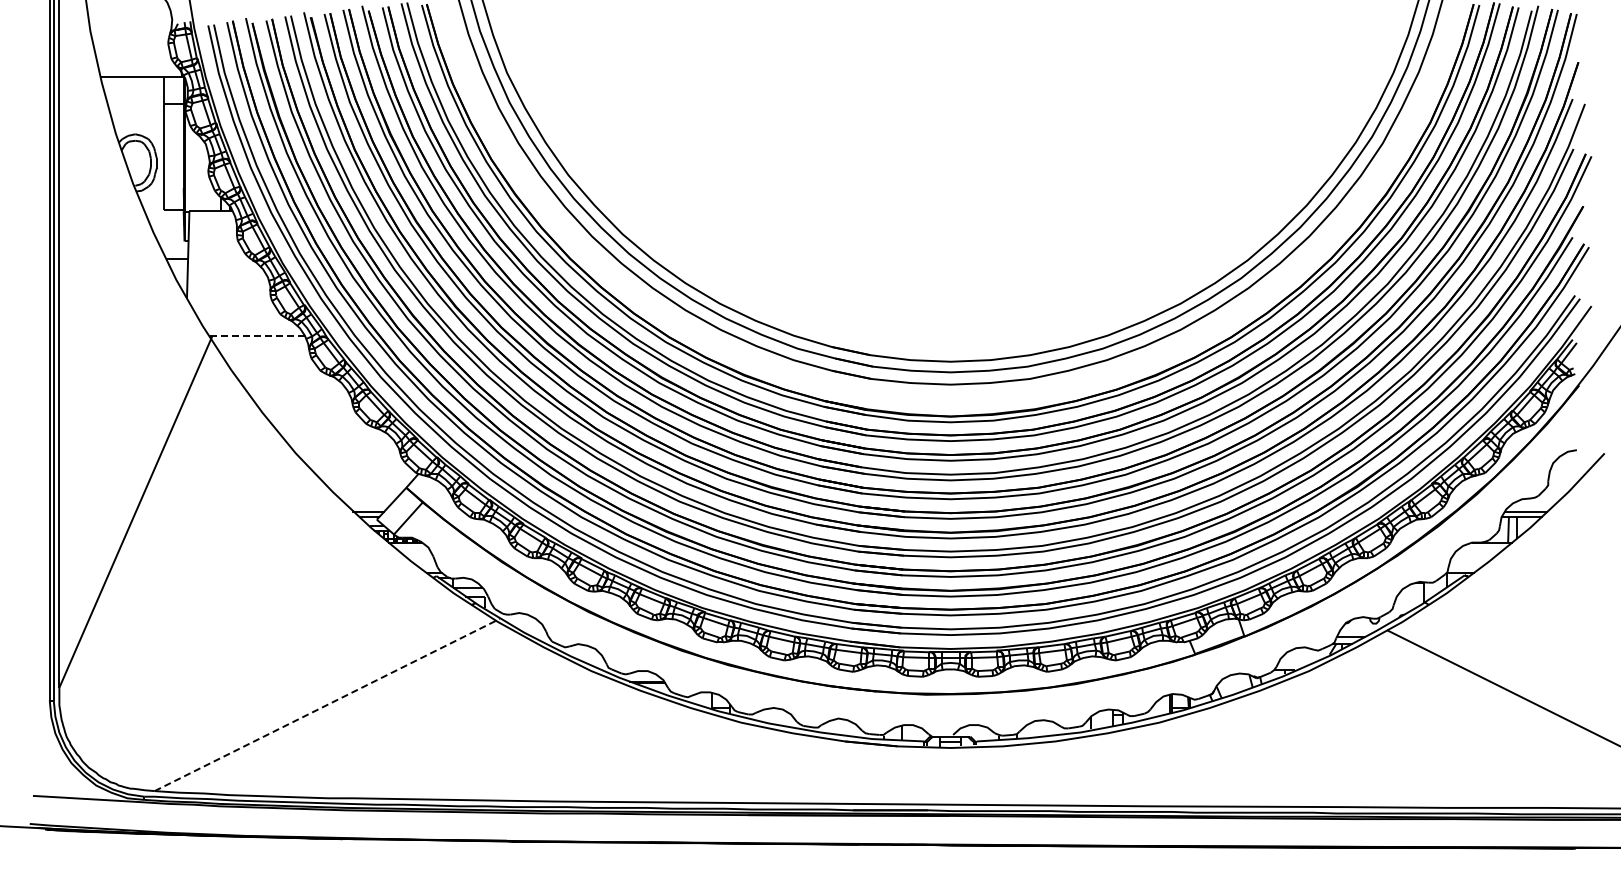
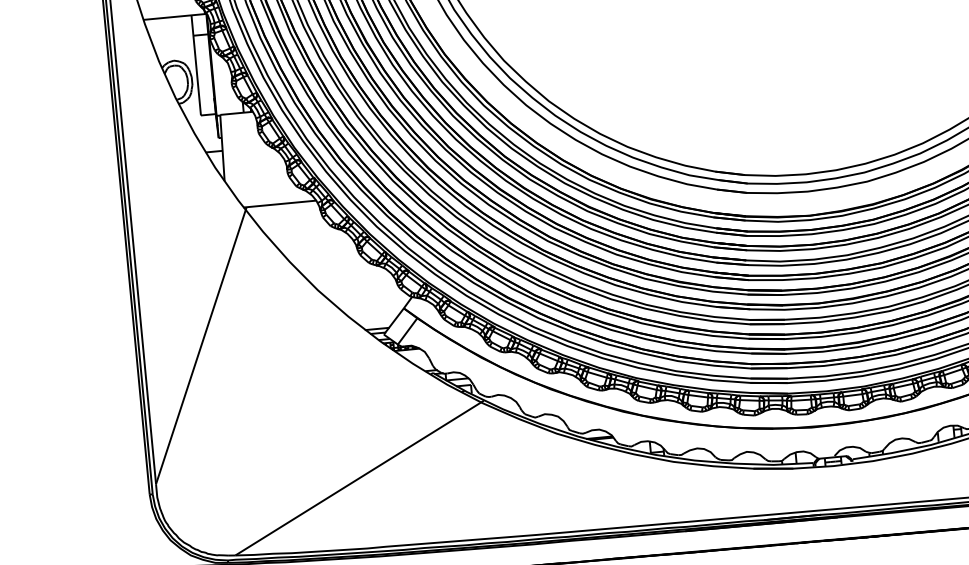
line: (256, 335) -> (279, 204), dashed -> solid
line: (327, 705) -> (359, 478), dashed -> solid

